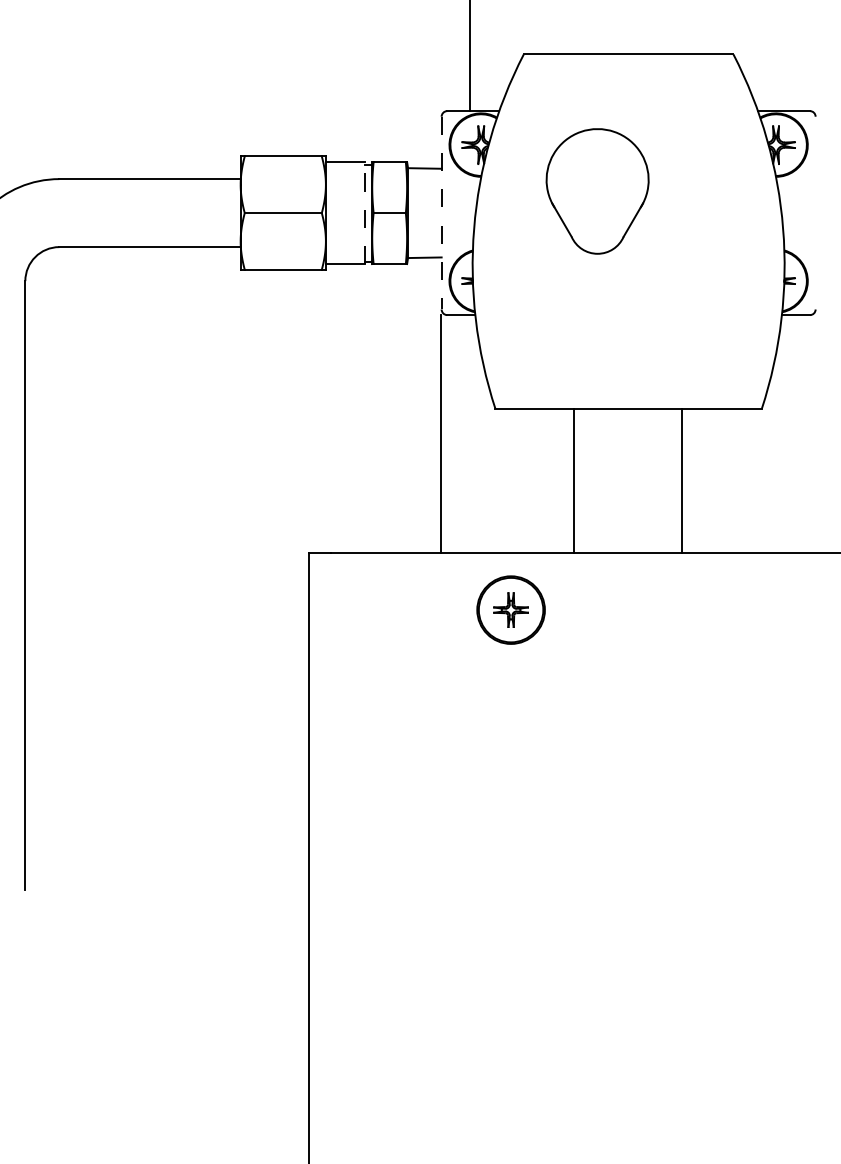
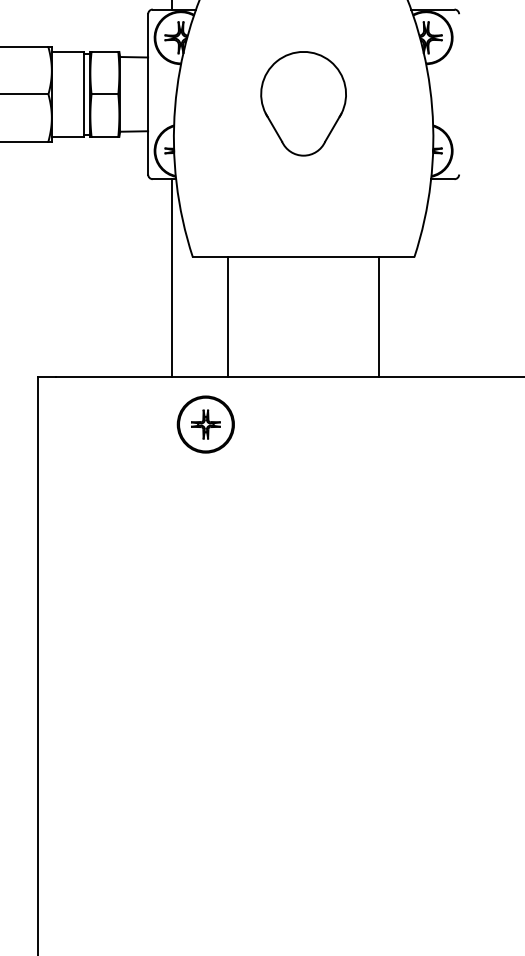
part: (597, 191) -> (303, 103), moved
line: (364, 213) -> (83, 94), dashed -> solid
line: (441, 213) -> (147, 94), dashed -> solid
line: (441, 434) -> (172, 278), moved
line: (573, 480) -> (227, 316), moved
line: (682, 480) -> (379, 316), moved

